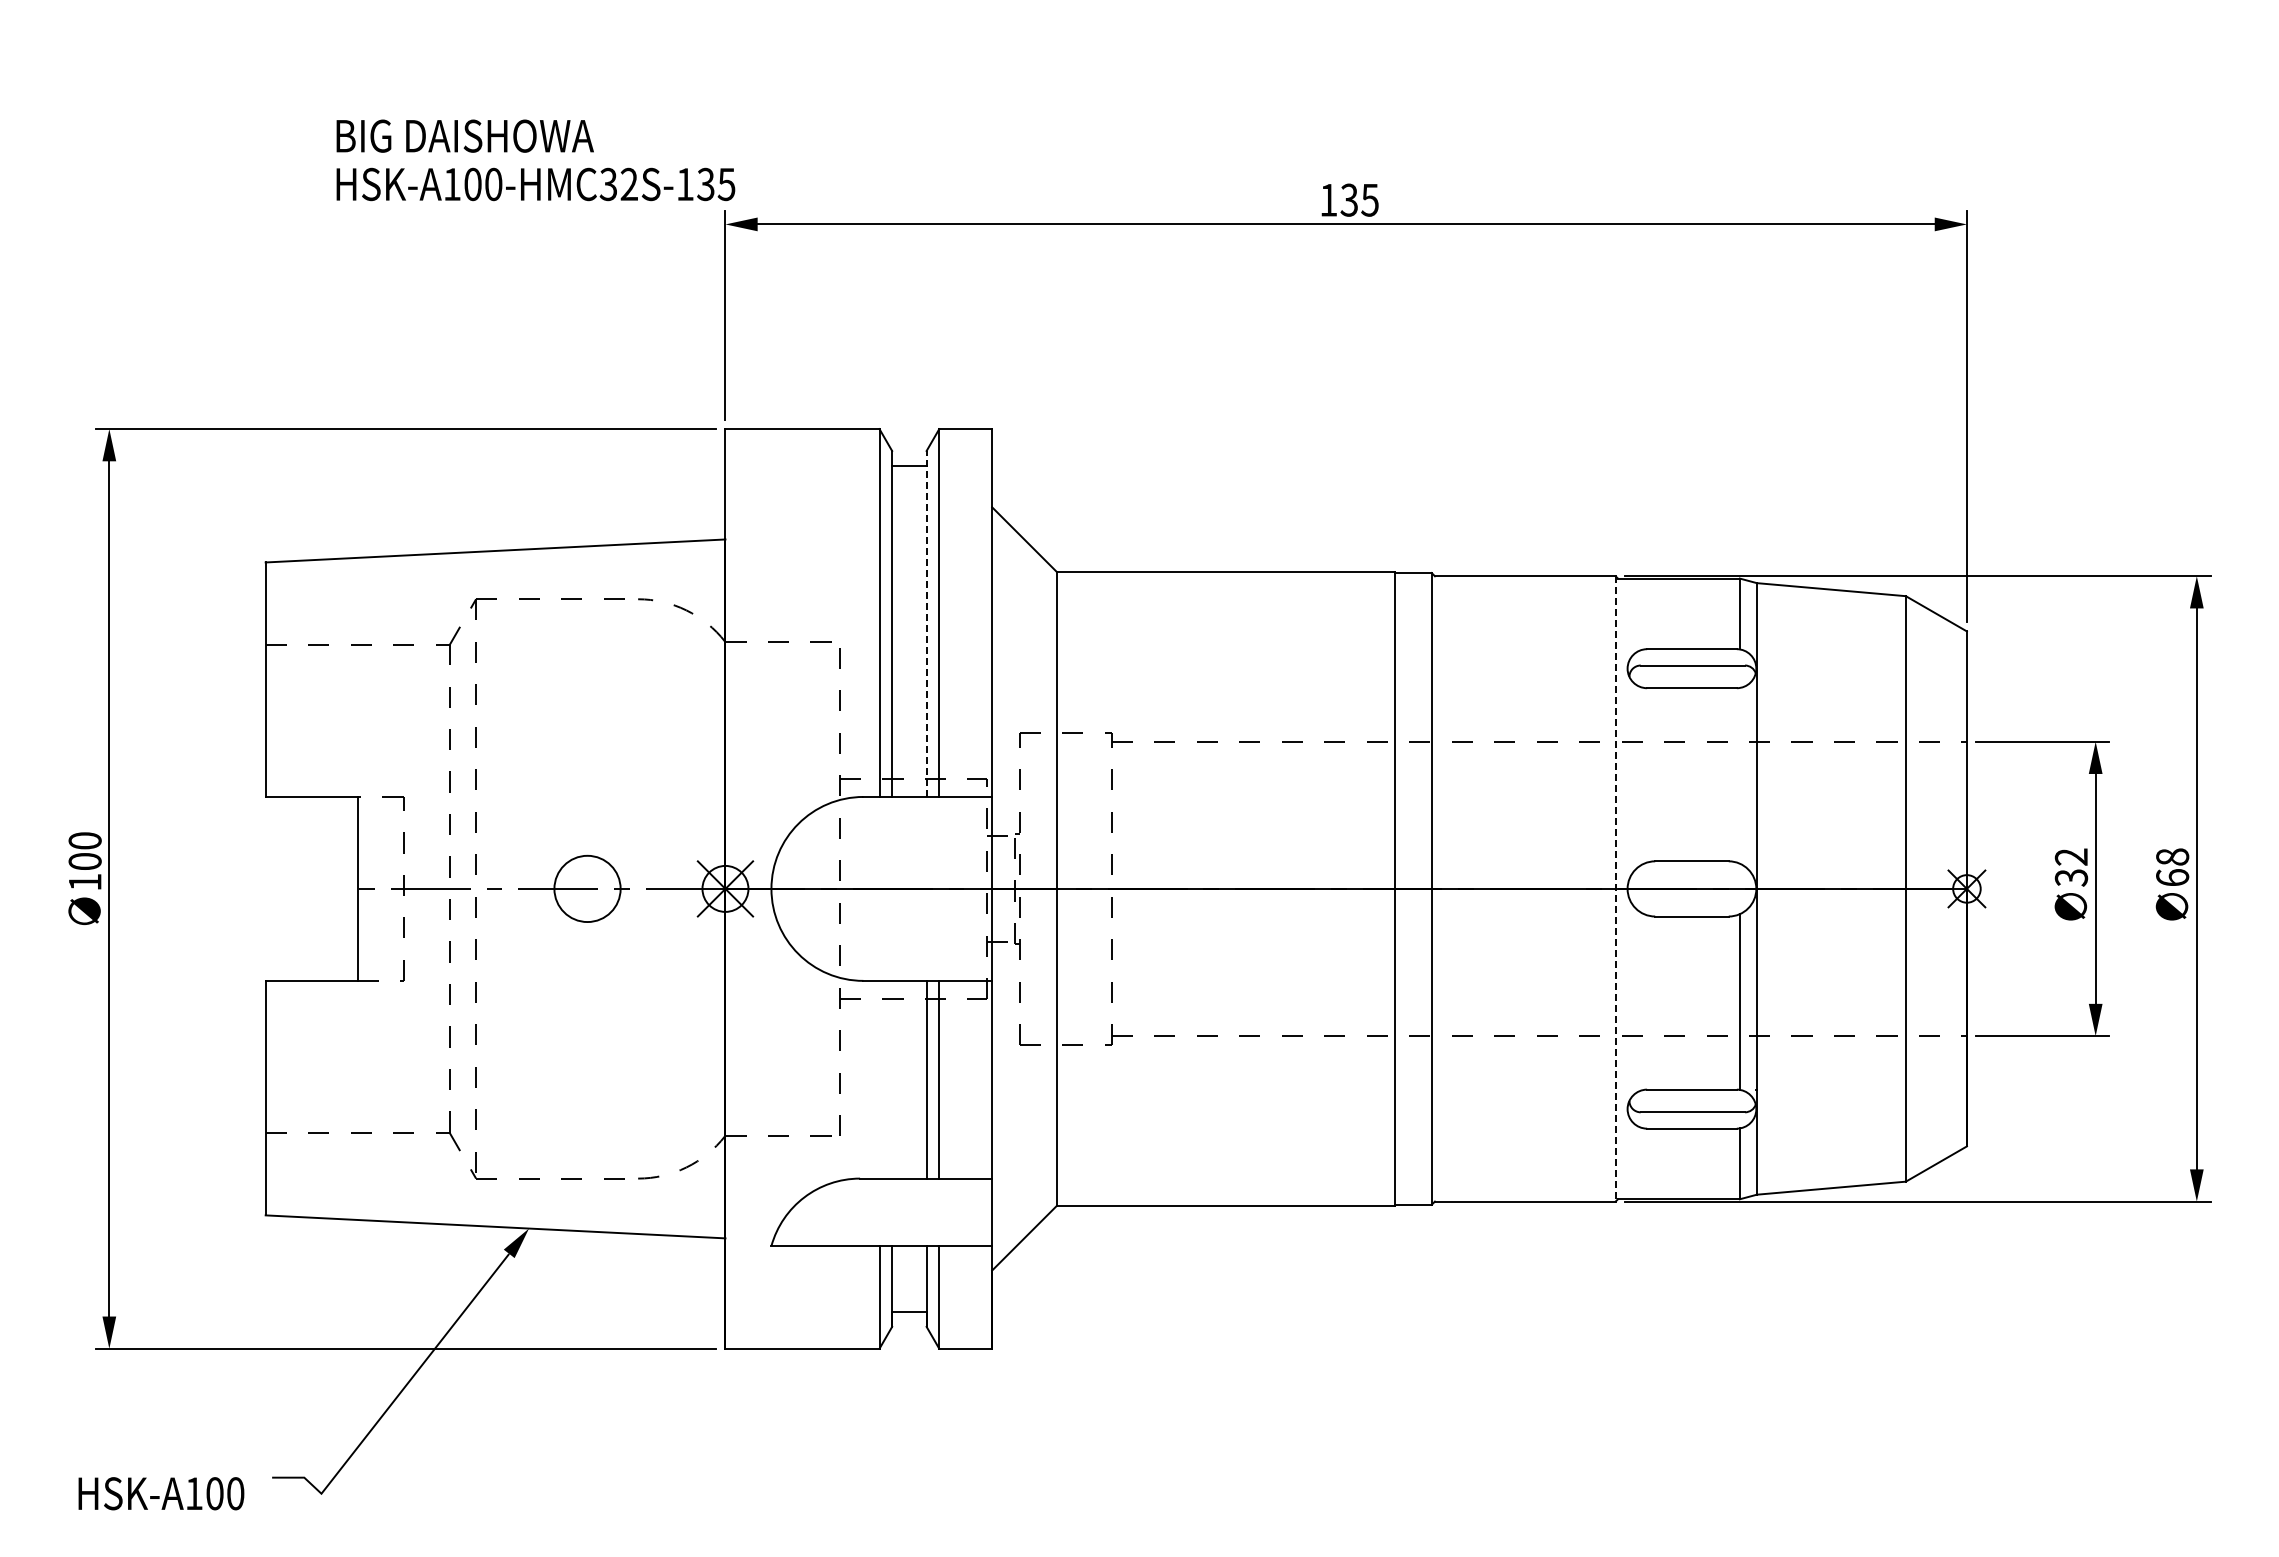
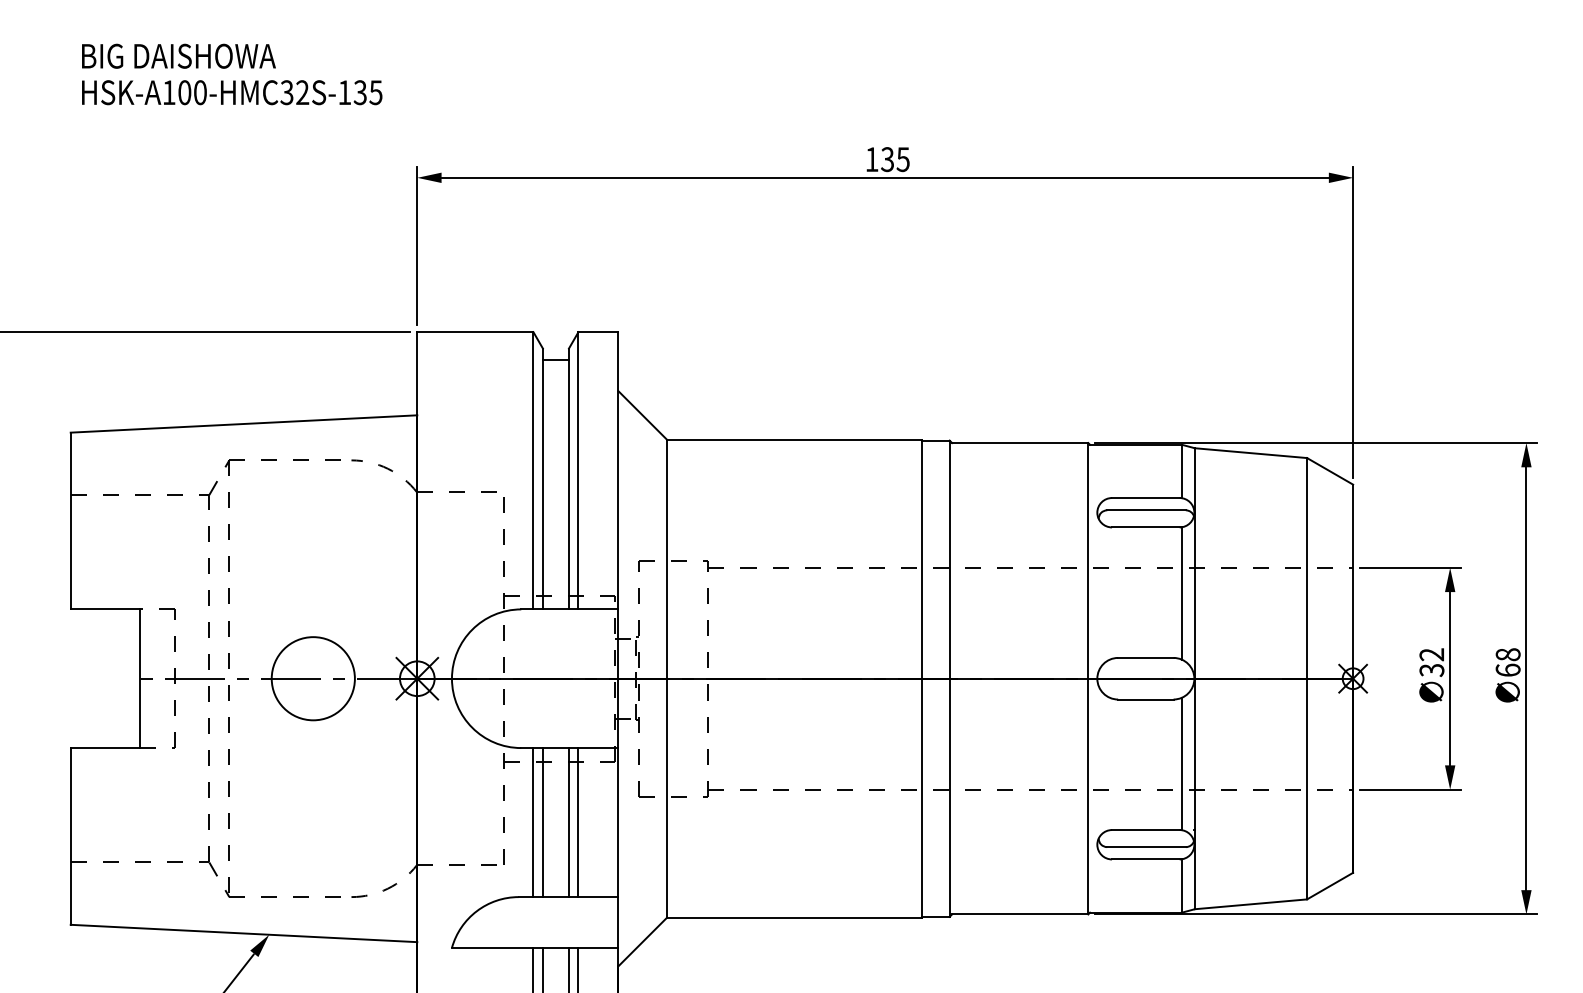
text: (535, 160) -> (231, 74), moved
line: (926, 623) -> (568, 478), dashed -> solid
line: (1739, 775) -> (1181, 593), added
circle: (587, 888) -> (313, 678), size x1.67
line: (1615, 888) -> (1088, 678), dashed -> solid
line: (879, 1079) -> (533, 822), added
line: (892, 1079) -> (543, 822), added

